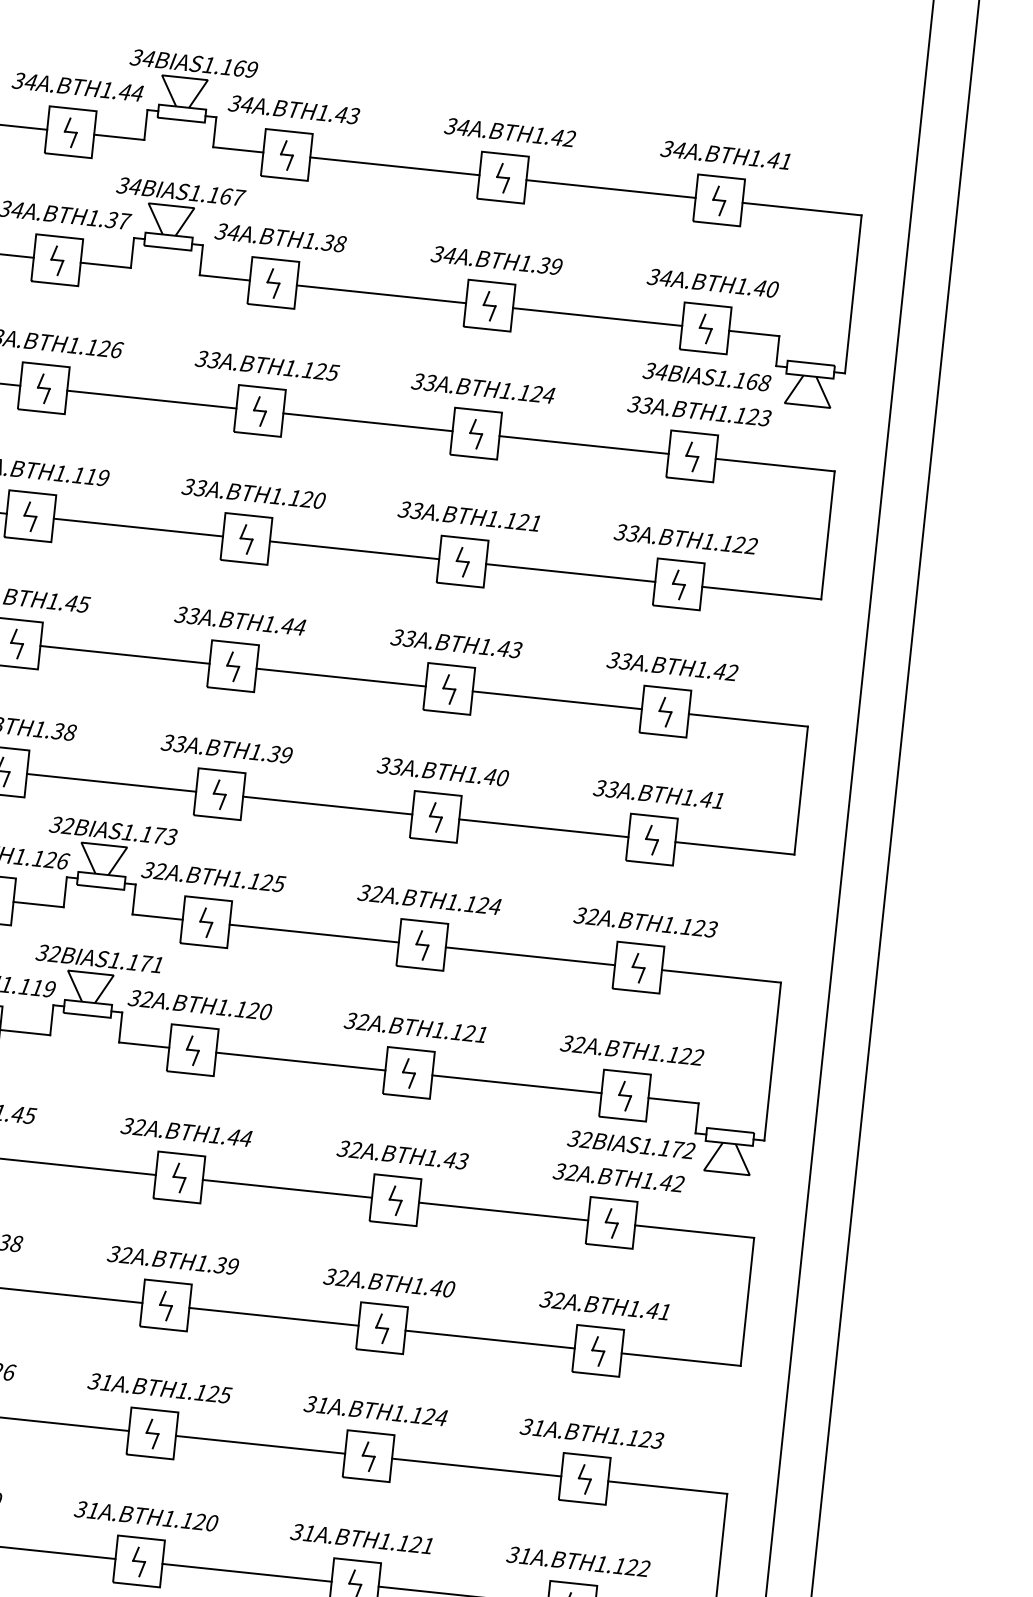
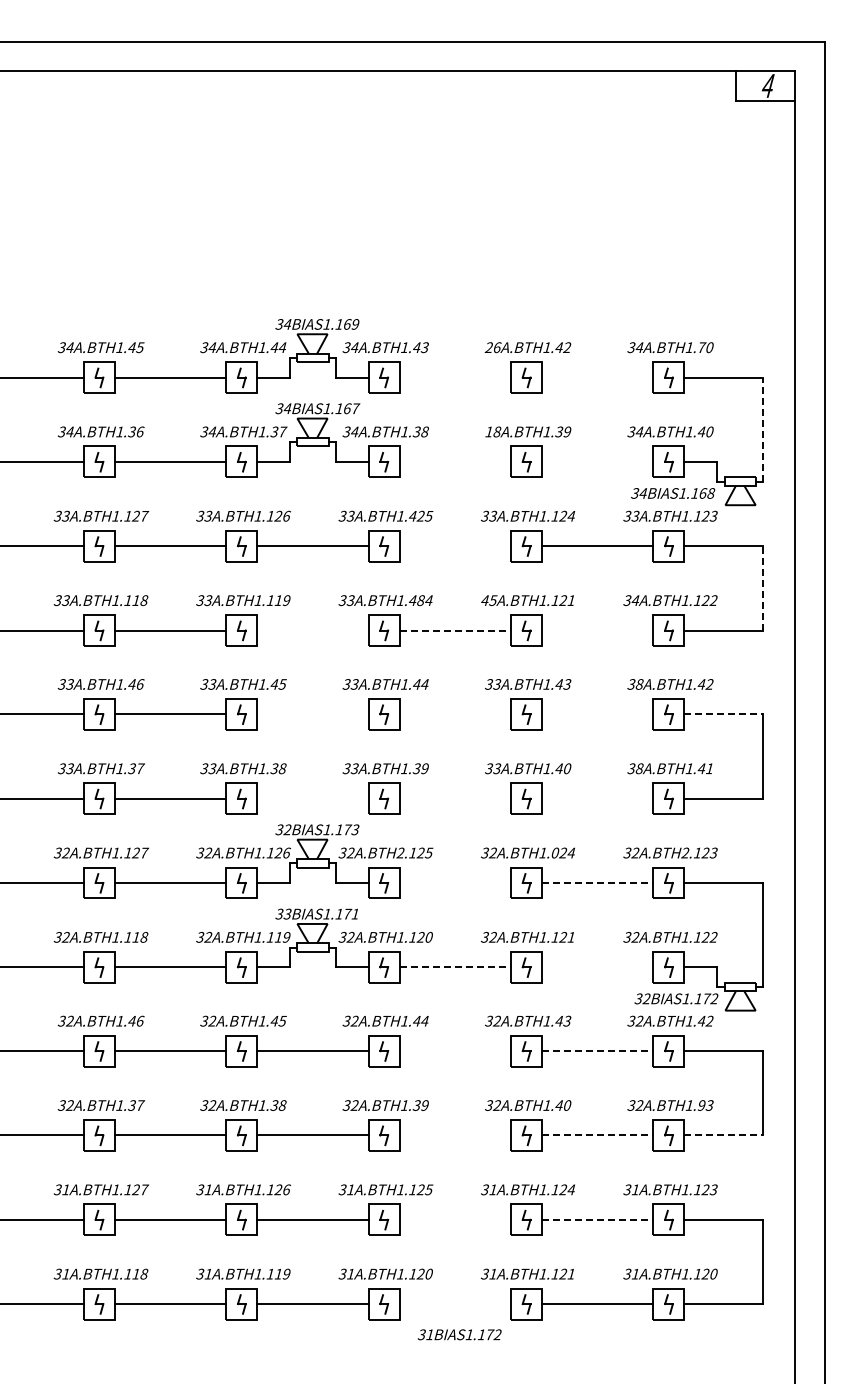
text: (456, 126) -> (492, 347), 34 -> 26
text: (779, 160) -> (705, 347), 1.41 -> 1.70
line: (395, 166) -> (455, 377), removed
line: (610, 188) -> (597, 377), removed
text: (444, 254) -> (493, 431), 34 -> 18
line: (381, 293) -> (455, 461), removed
line: (852, 294) -> (762, 429), solid -> dashed
line: (597, 316) -> (597, 461), removed
text: (307, 370) -> (412, 516), 1.125 -> 1.425
line: (368, 422) -> (455, 546), removed
text: (306, 499) -> (420, 600), 1.120 -> 1.484
text: (409, 510) -> (488, 600), 33 -> 45
line: (137, 527) -> (312, 630), removed
text: (632, 533) -> (635, 600), 33 -> 34
line: (827, 534) -> (762, 587), solid -> dashed
line: (354, 550) -> (455, 630), solid -> dashed
line: (570, 572) -> (597, 630), removed
line: (124, 654) -> (312, 714), removed
text: (625, 661) -> (639, 684), 33 -> 38
line: (341, 677) -> (455, 714), removed
line: (556, 700) -> (597, 714), removed
line: (749, 720) -> (724, 714), solid -> dashed
line: (110, 782) -> (312, 798), removed
text: (612, 789) -> (639, 768), 33 -> 38
line: (327, 805) -> (455, 798), removed
line: (543, 827) -> (597, 798), removed
text: (235, 878) -> (400, 852), 1.125 -> 2.125
text: (471, 903) -> (555, 852), 1.124 -> 1.024
text: (668, 923) -> (685, 852), 1.123 -> 2.123
line: (314, 934) -> (455, 883), removed
text: (54, 954) -> (287, 914), 32BIAS1.171 -> 33BIAS1.171
line: (529, 957) -> (597, 883), solid -> dashed
line: (301, 1061) -> (455, 967), solid -> dashed
line: (516, 1084) -> (597, 967), removed
line: (287, 1189) -> (455, 1051), removed
line: (503, 1212) -> (597, 1051), solid -> dashed
text: (658, 1311) -> (705, 1105), 1.41 -> 1.93
line: (274, 1316) -> (455, 1135), removed
line: (489, 1339) -> (597, 1135), solid -> dashed
line: (682, 1359) -> (724, 1135), solid -> dashed
line: (260, 1444) -> (455, 1219), removed
line: (476, 1467) -> (597, 1219), solid -> dashed
text: (643, 1567) -> (713, 1273), 1.122 -> 1.120
line: (247, 1573) -> (455, 1304), removed

